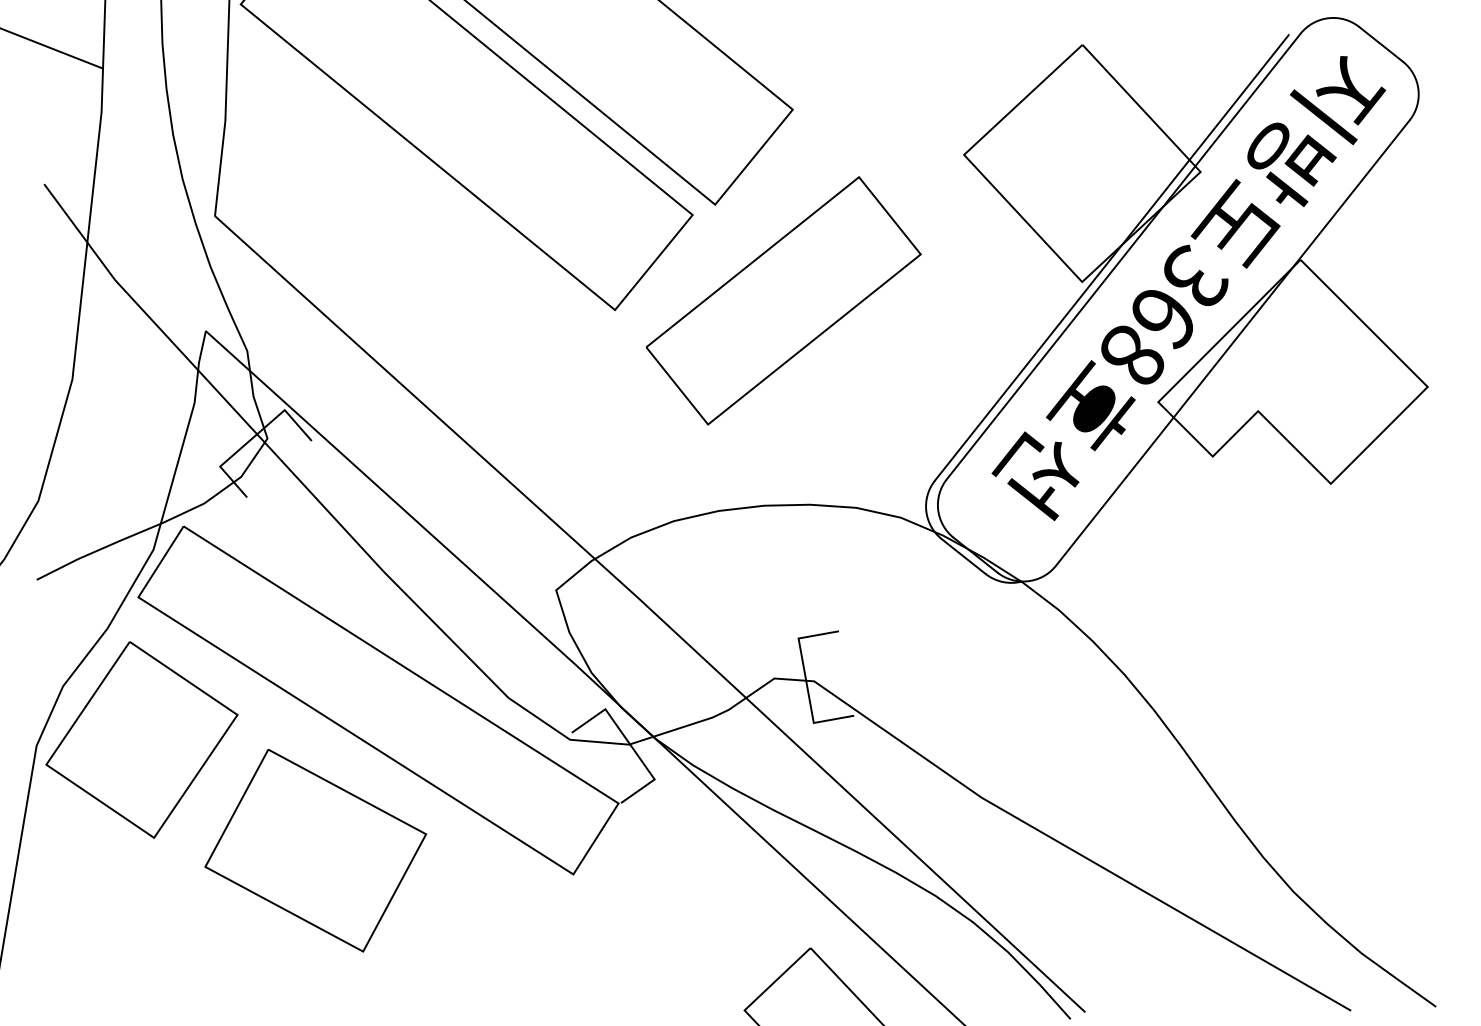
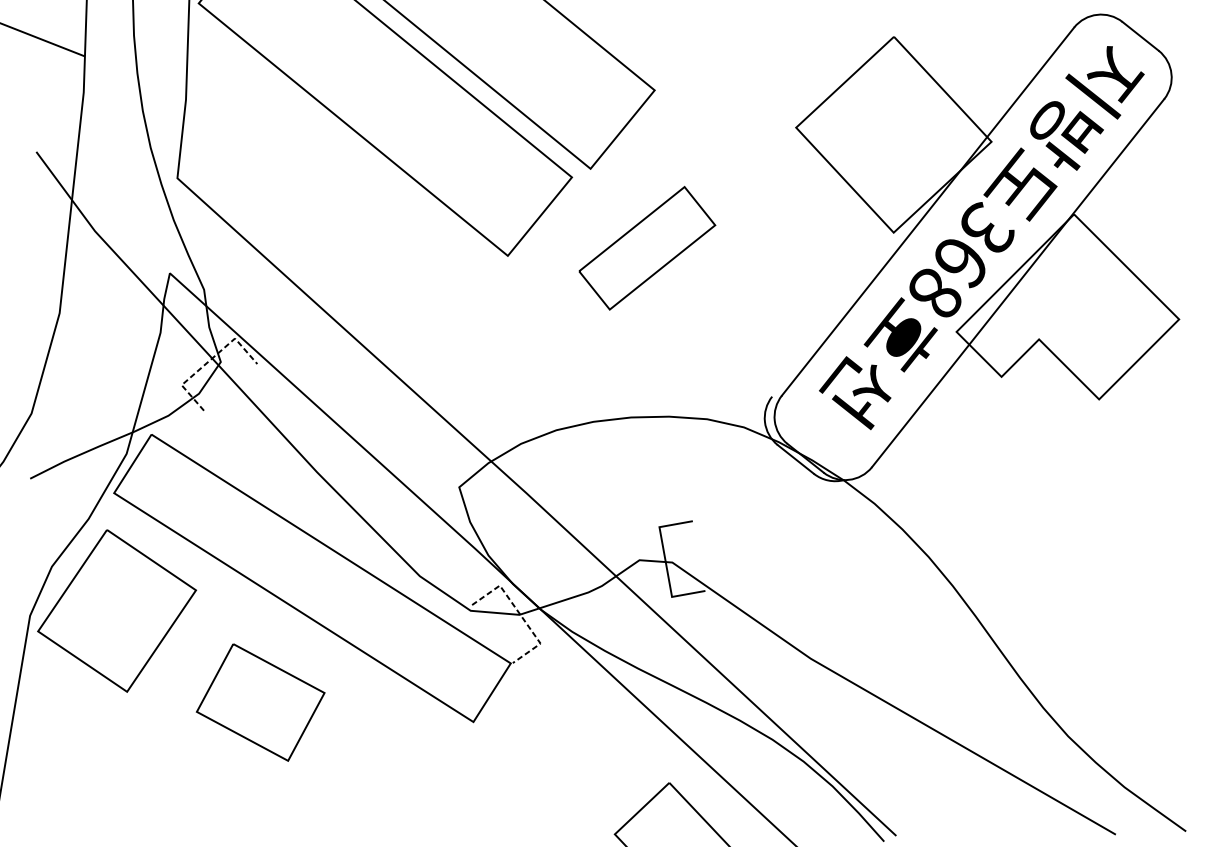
line: (1111, 257) -> (917, 212), removed
part: (783, 300) -> (647, 247), size x0.6
line: (252, 438) -> (208, 361), solid -> dashed
line: (630, 744) -> (520, 614), solid -> dashed
part: (315, 850) -> (260, 702), size x0.7

